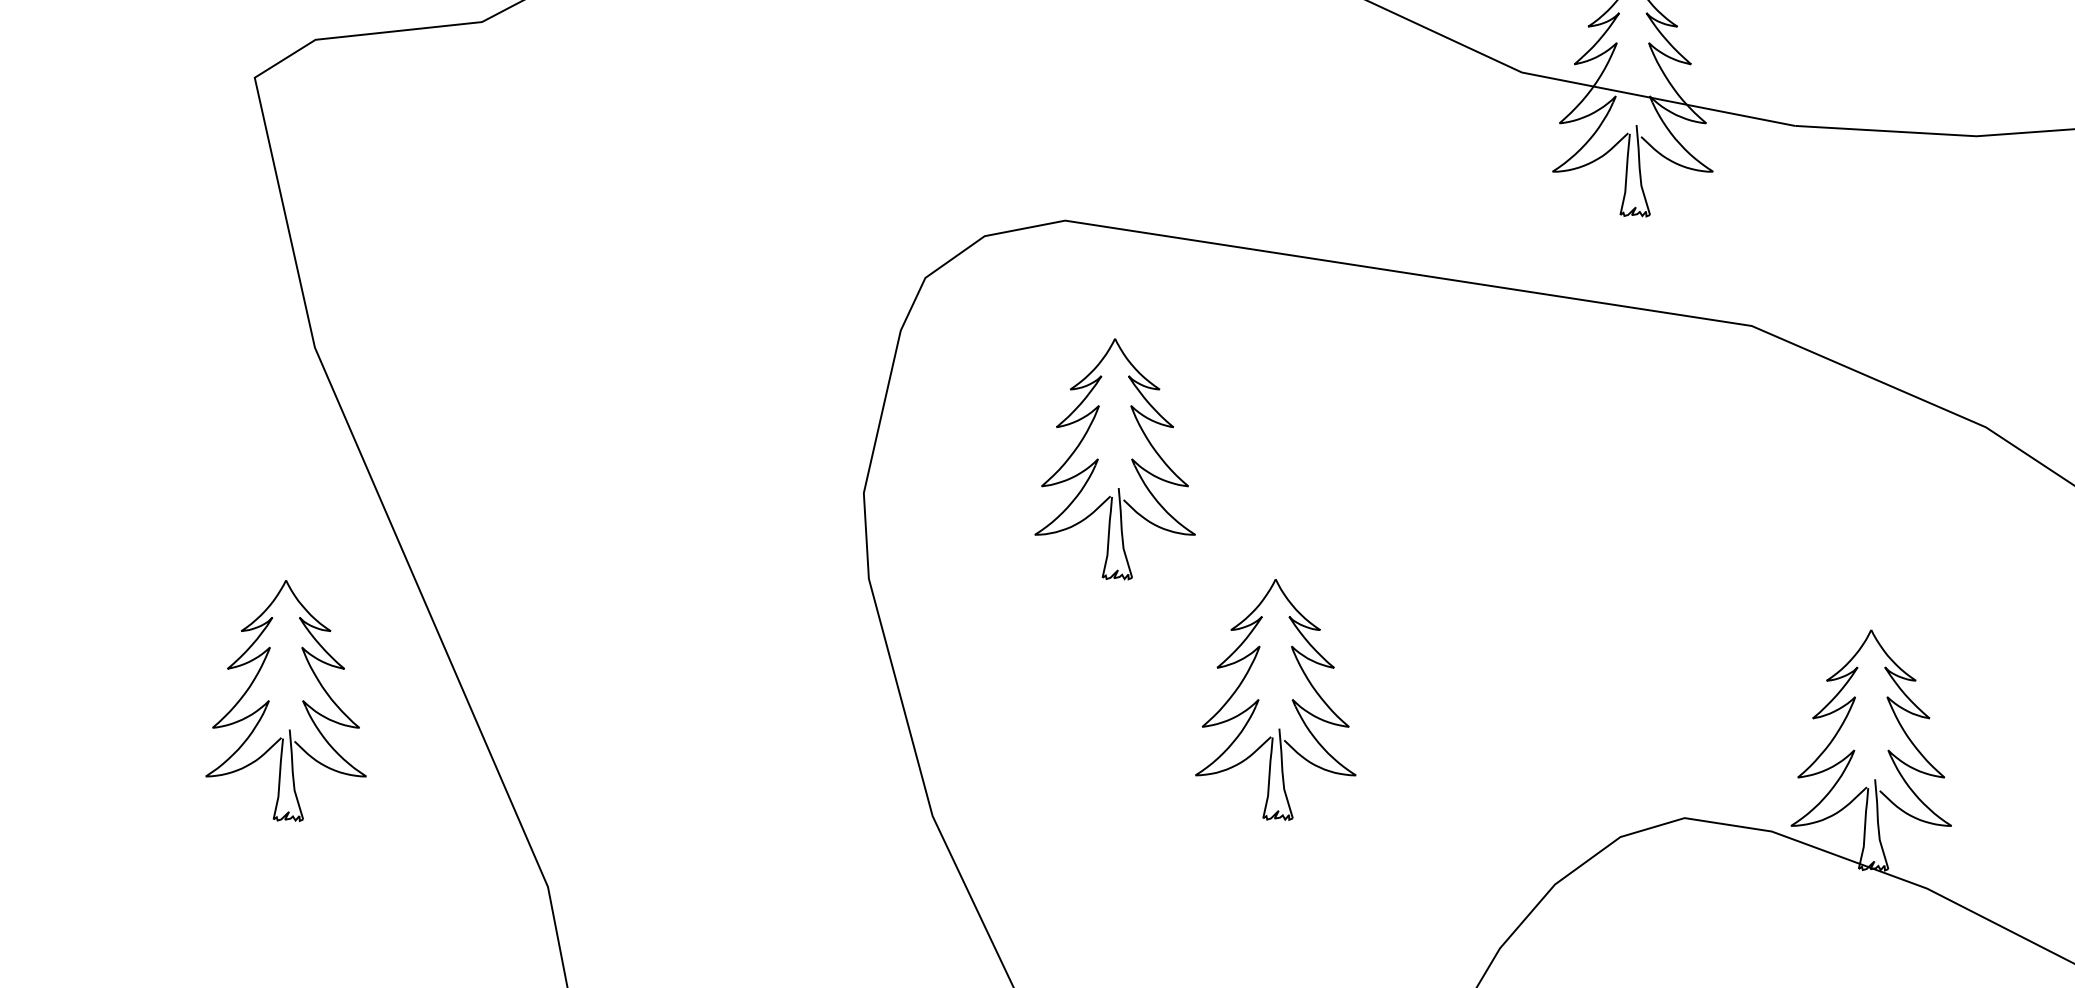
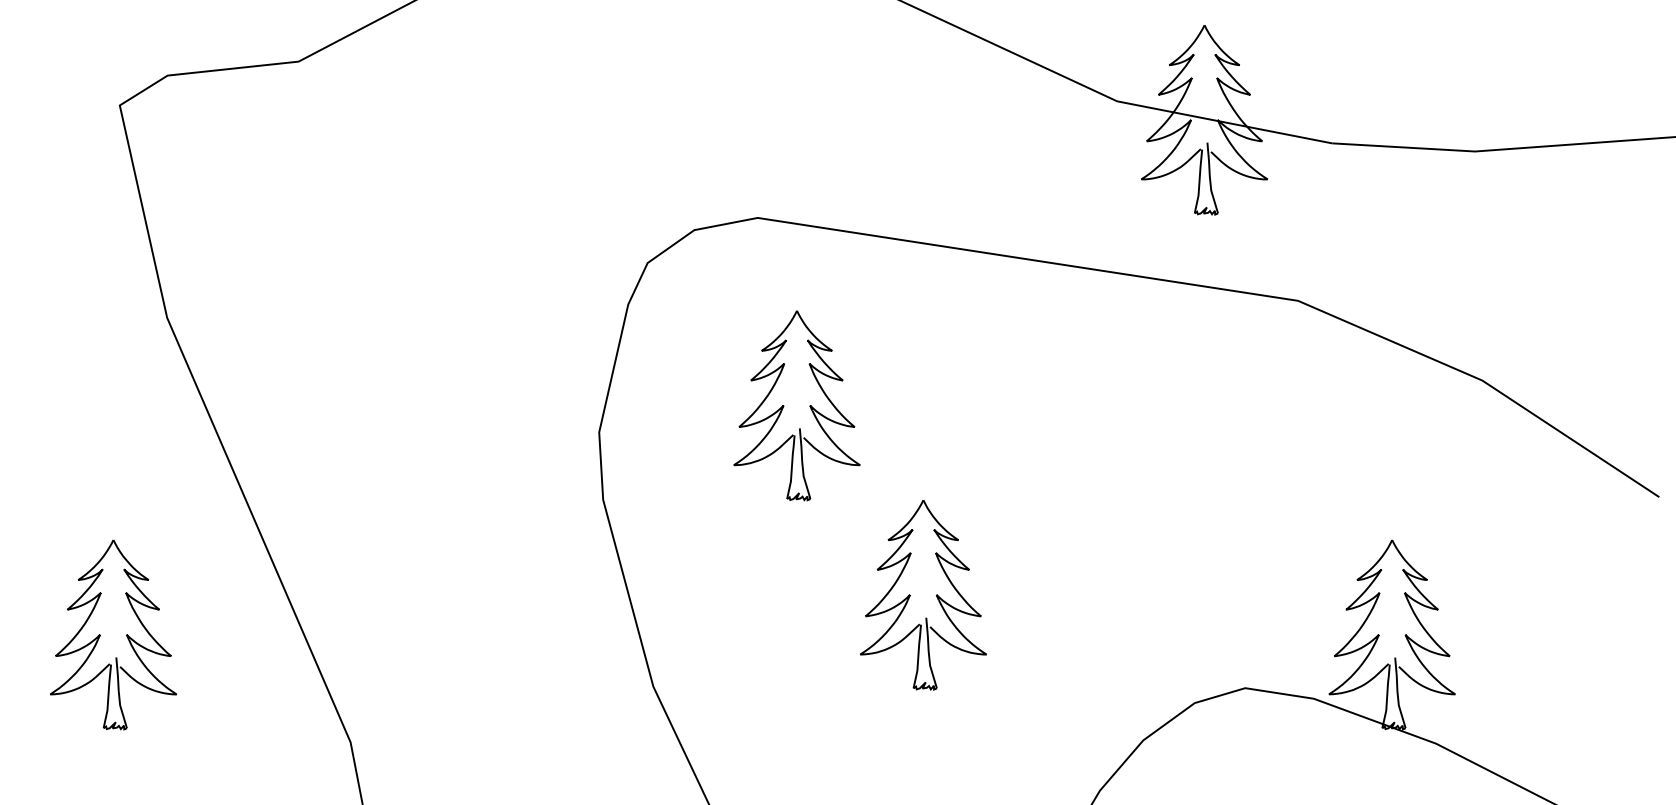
part: (286, 700) -> (113, 634), moved

